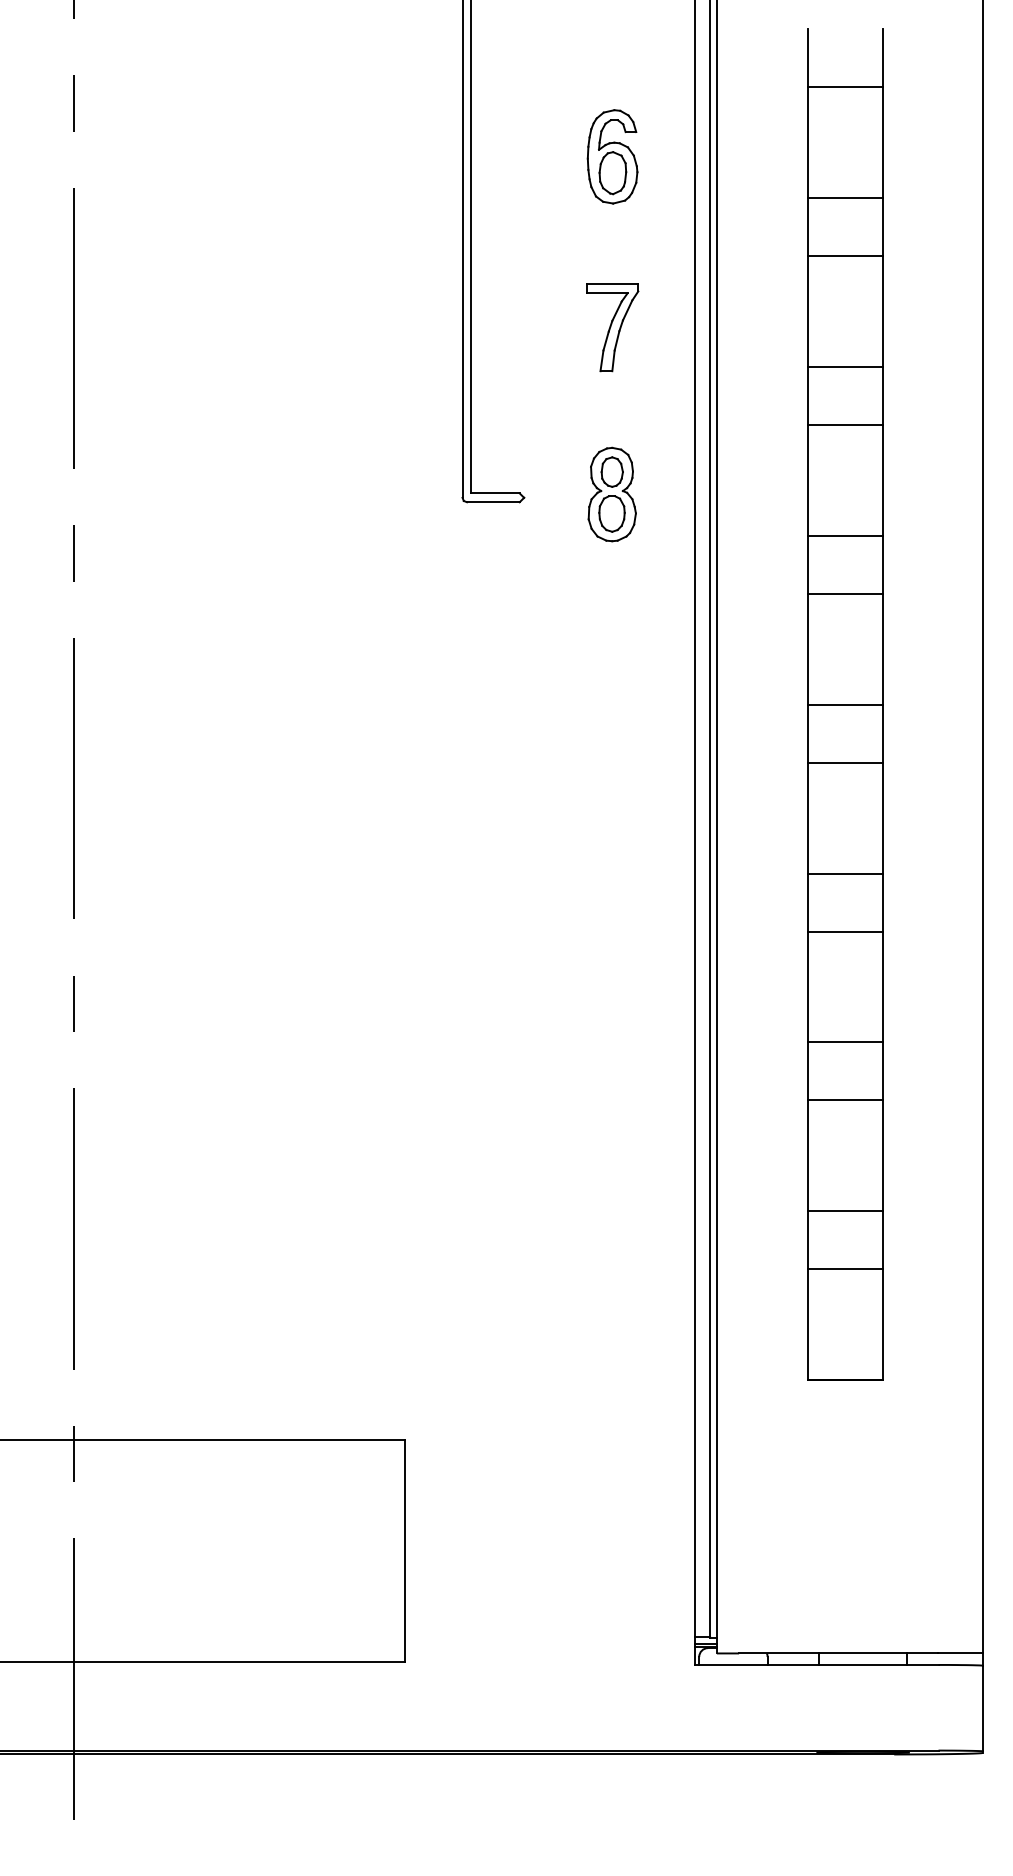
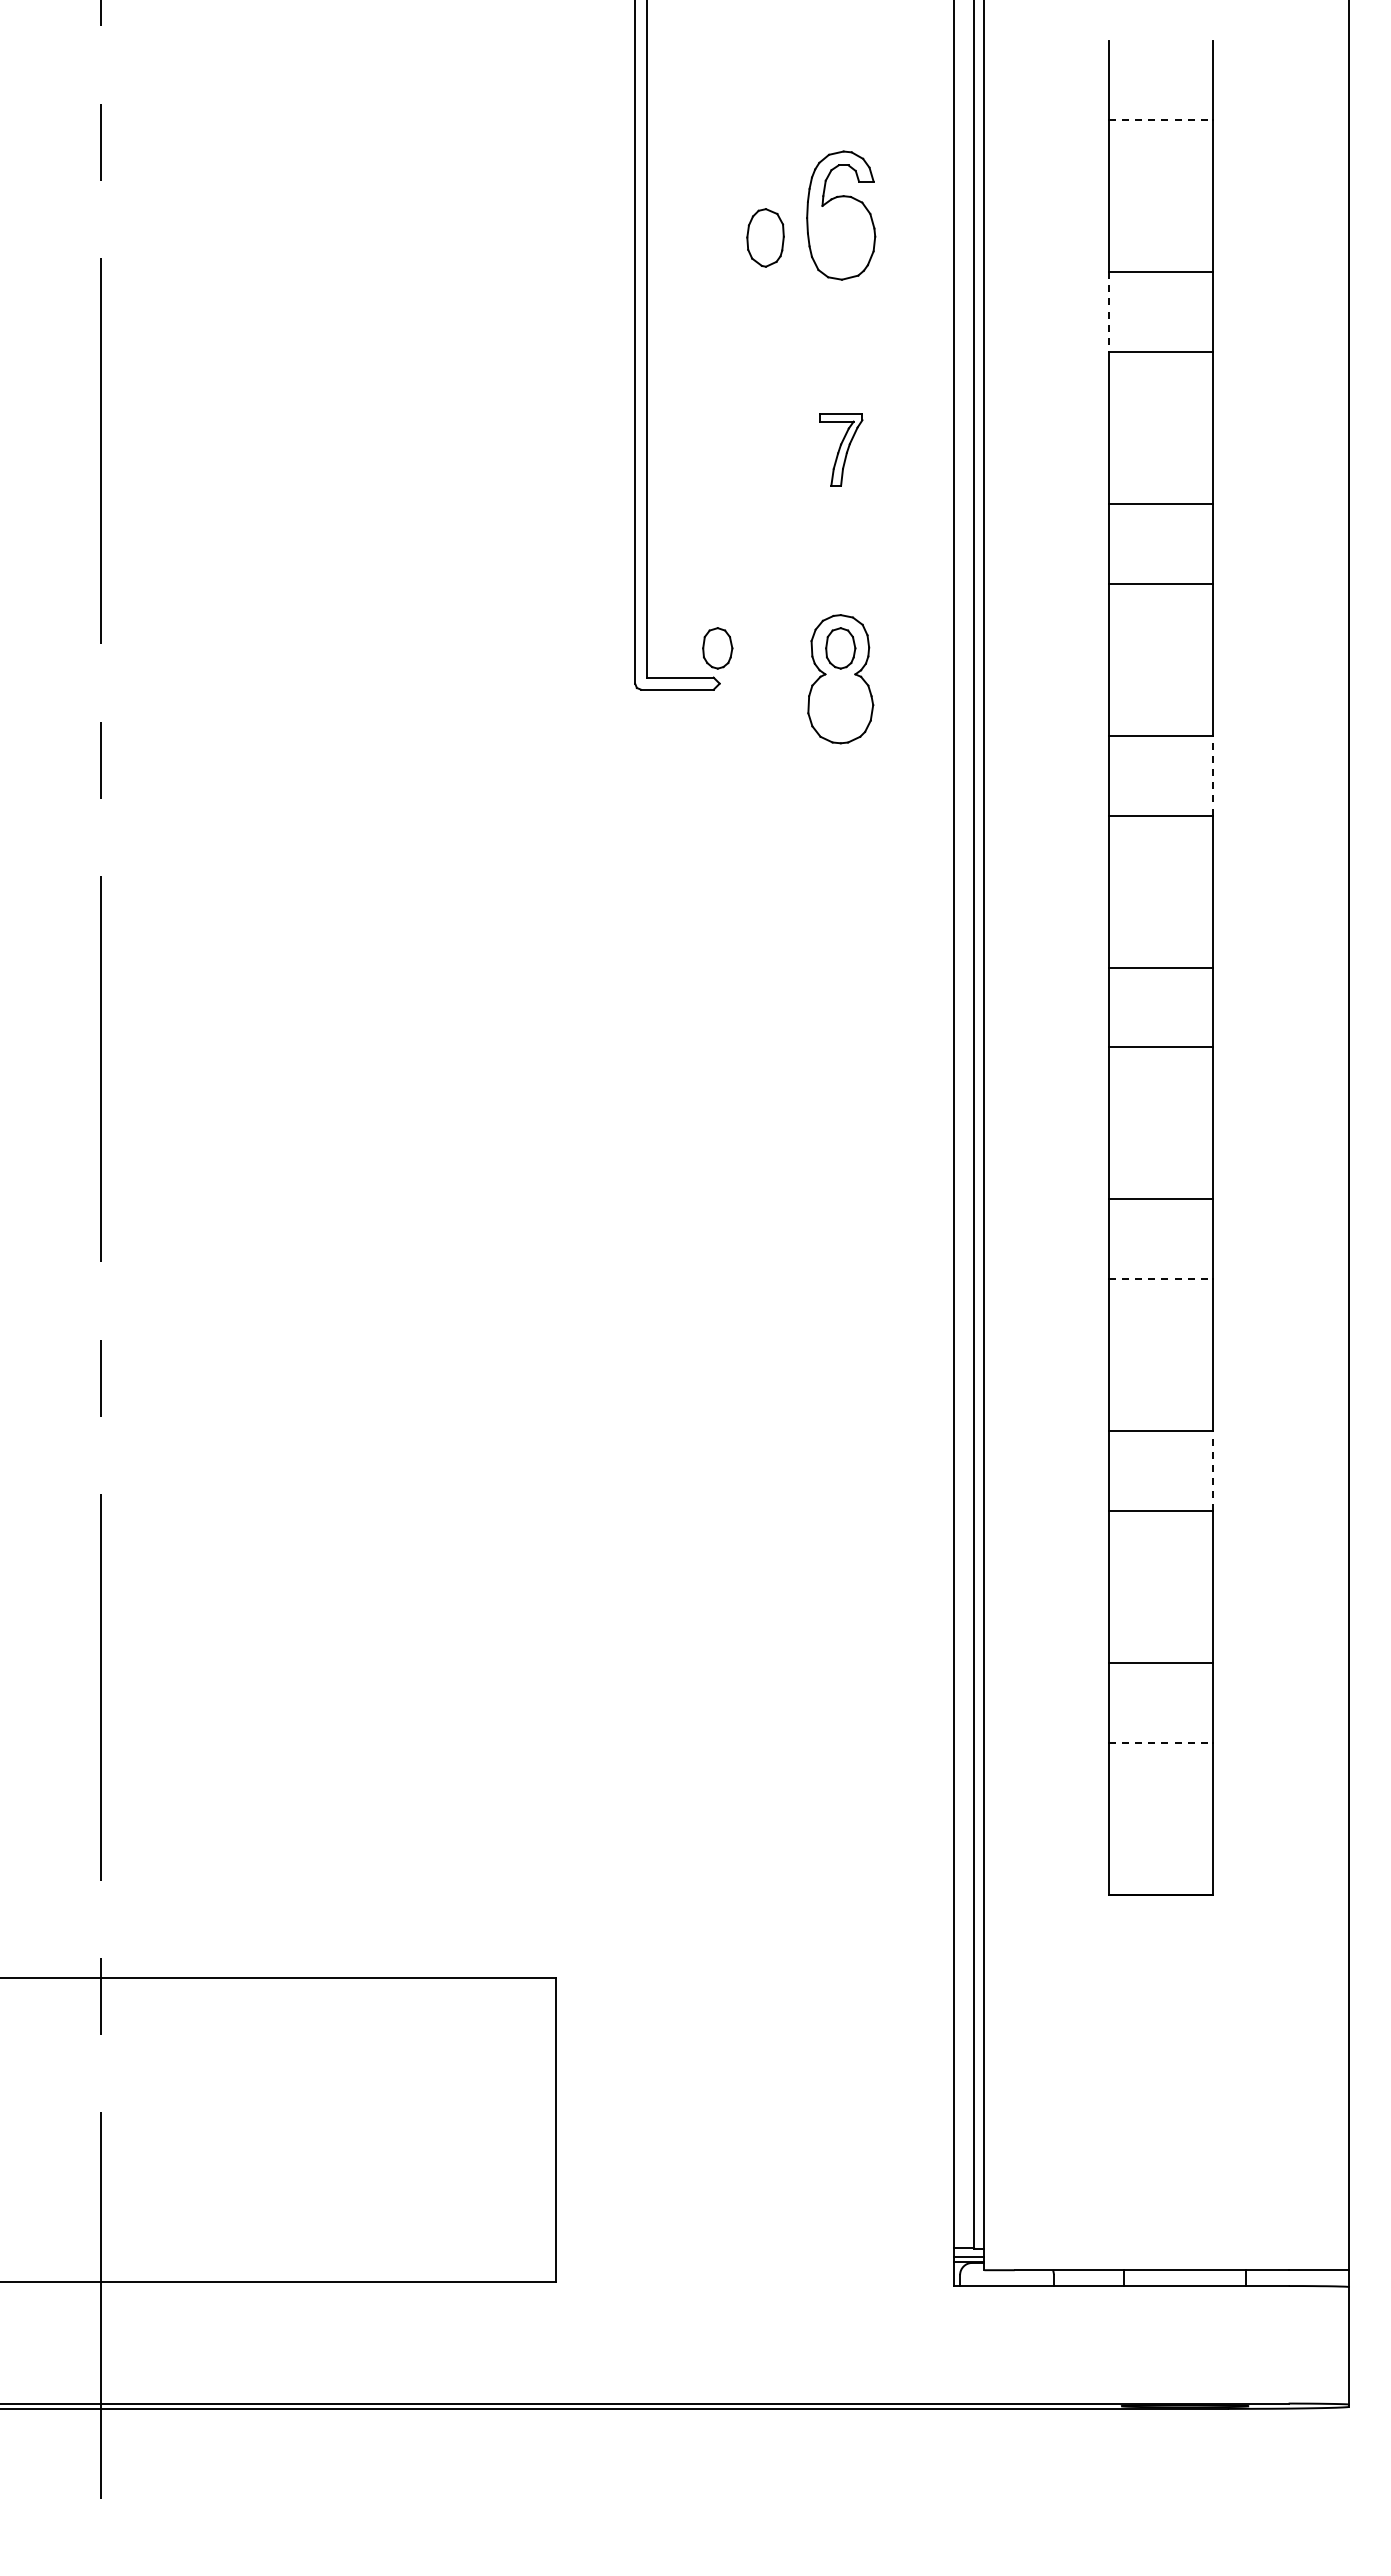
line: (845, 87) -> (1160, 120), solid -> dashed
part: (612, 172) -> (765, 237), moved
line: (808, 227) -> (1109, 312), solid -> dashed
part: (612, 327) -> (841, 449), size x0.6
part: (522, 472) -> (717, 648), added
part: (612, 513) -> (840, 705), removed
line: (883, 564) -> (1212, 775), solid -> dashed
line: (845, 931) -> (1160, 1279), solid -> dashed
line: (883, 1071) -> (1212, 1471), solid -> dashed
line: (845, 1269) -> (1160, 1742), solid -> dashed

